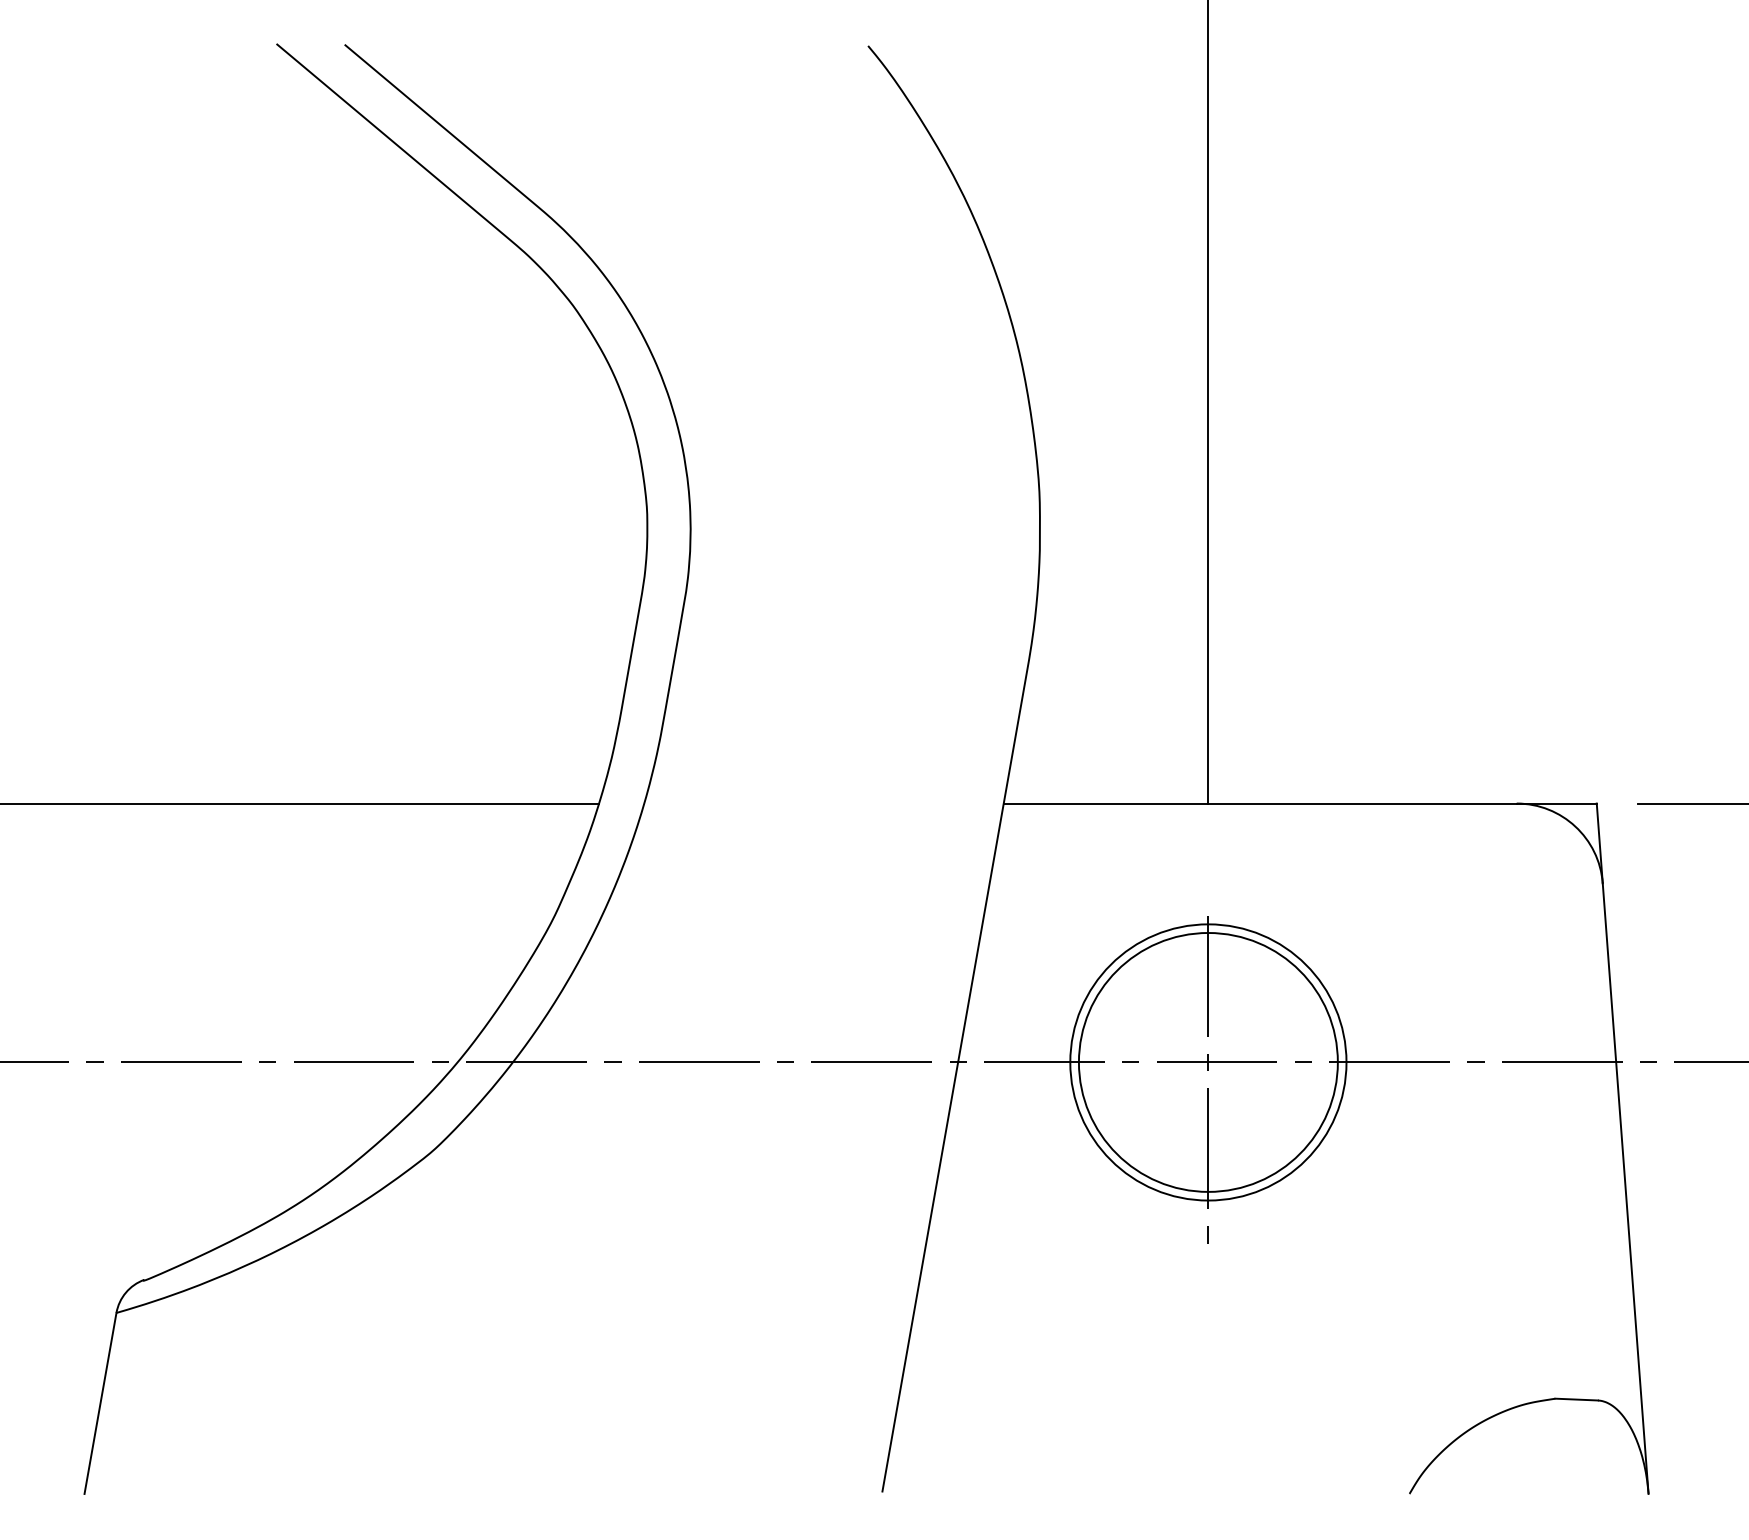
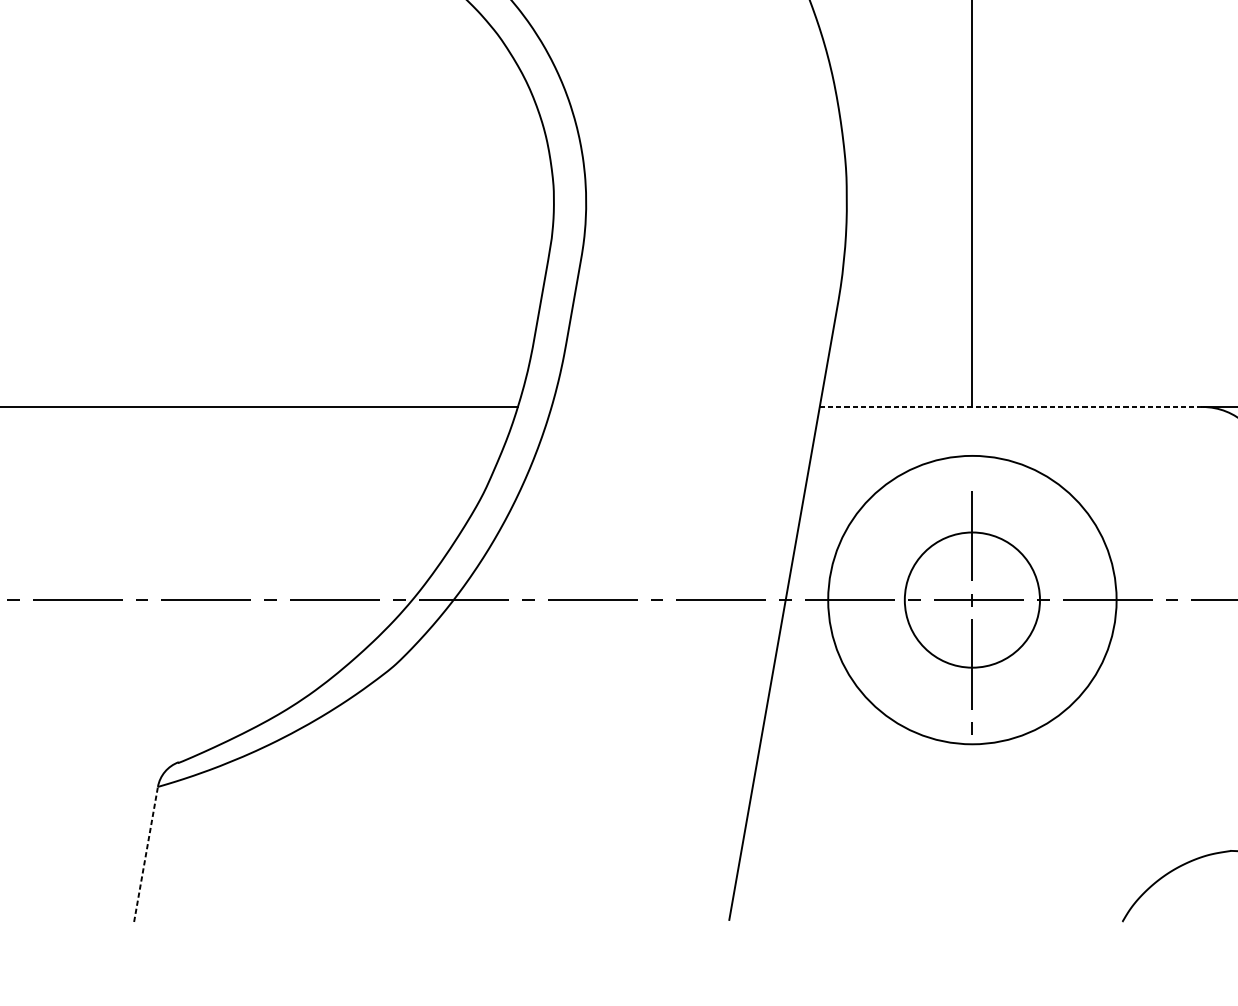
line: (1260, 803) -> (1011, 406), solid -> dashed
circle: (1207, 1062) -> (971, 600), size x0.7
circle: (1208, 1062) -> (972, 600), size x1.4
line: (100, 1403) -> (146, 854), solid -> dashed

